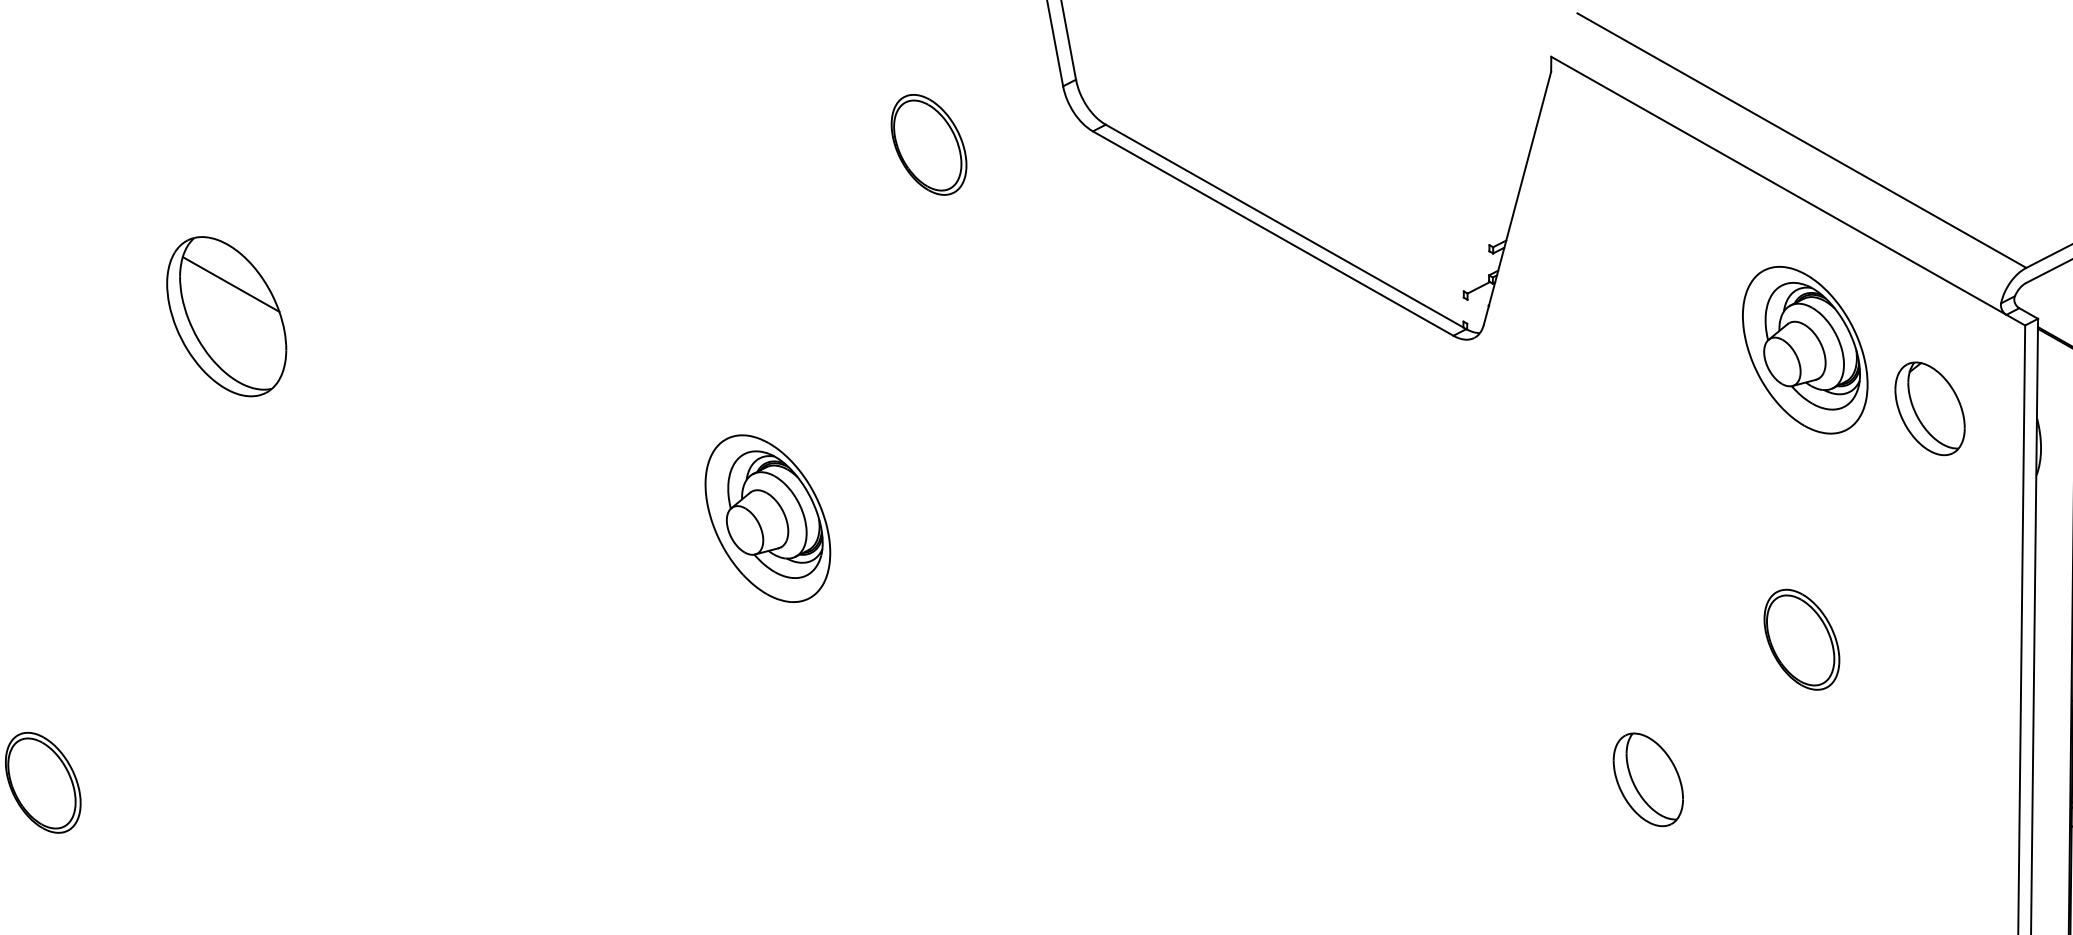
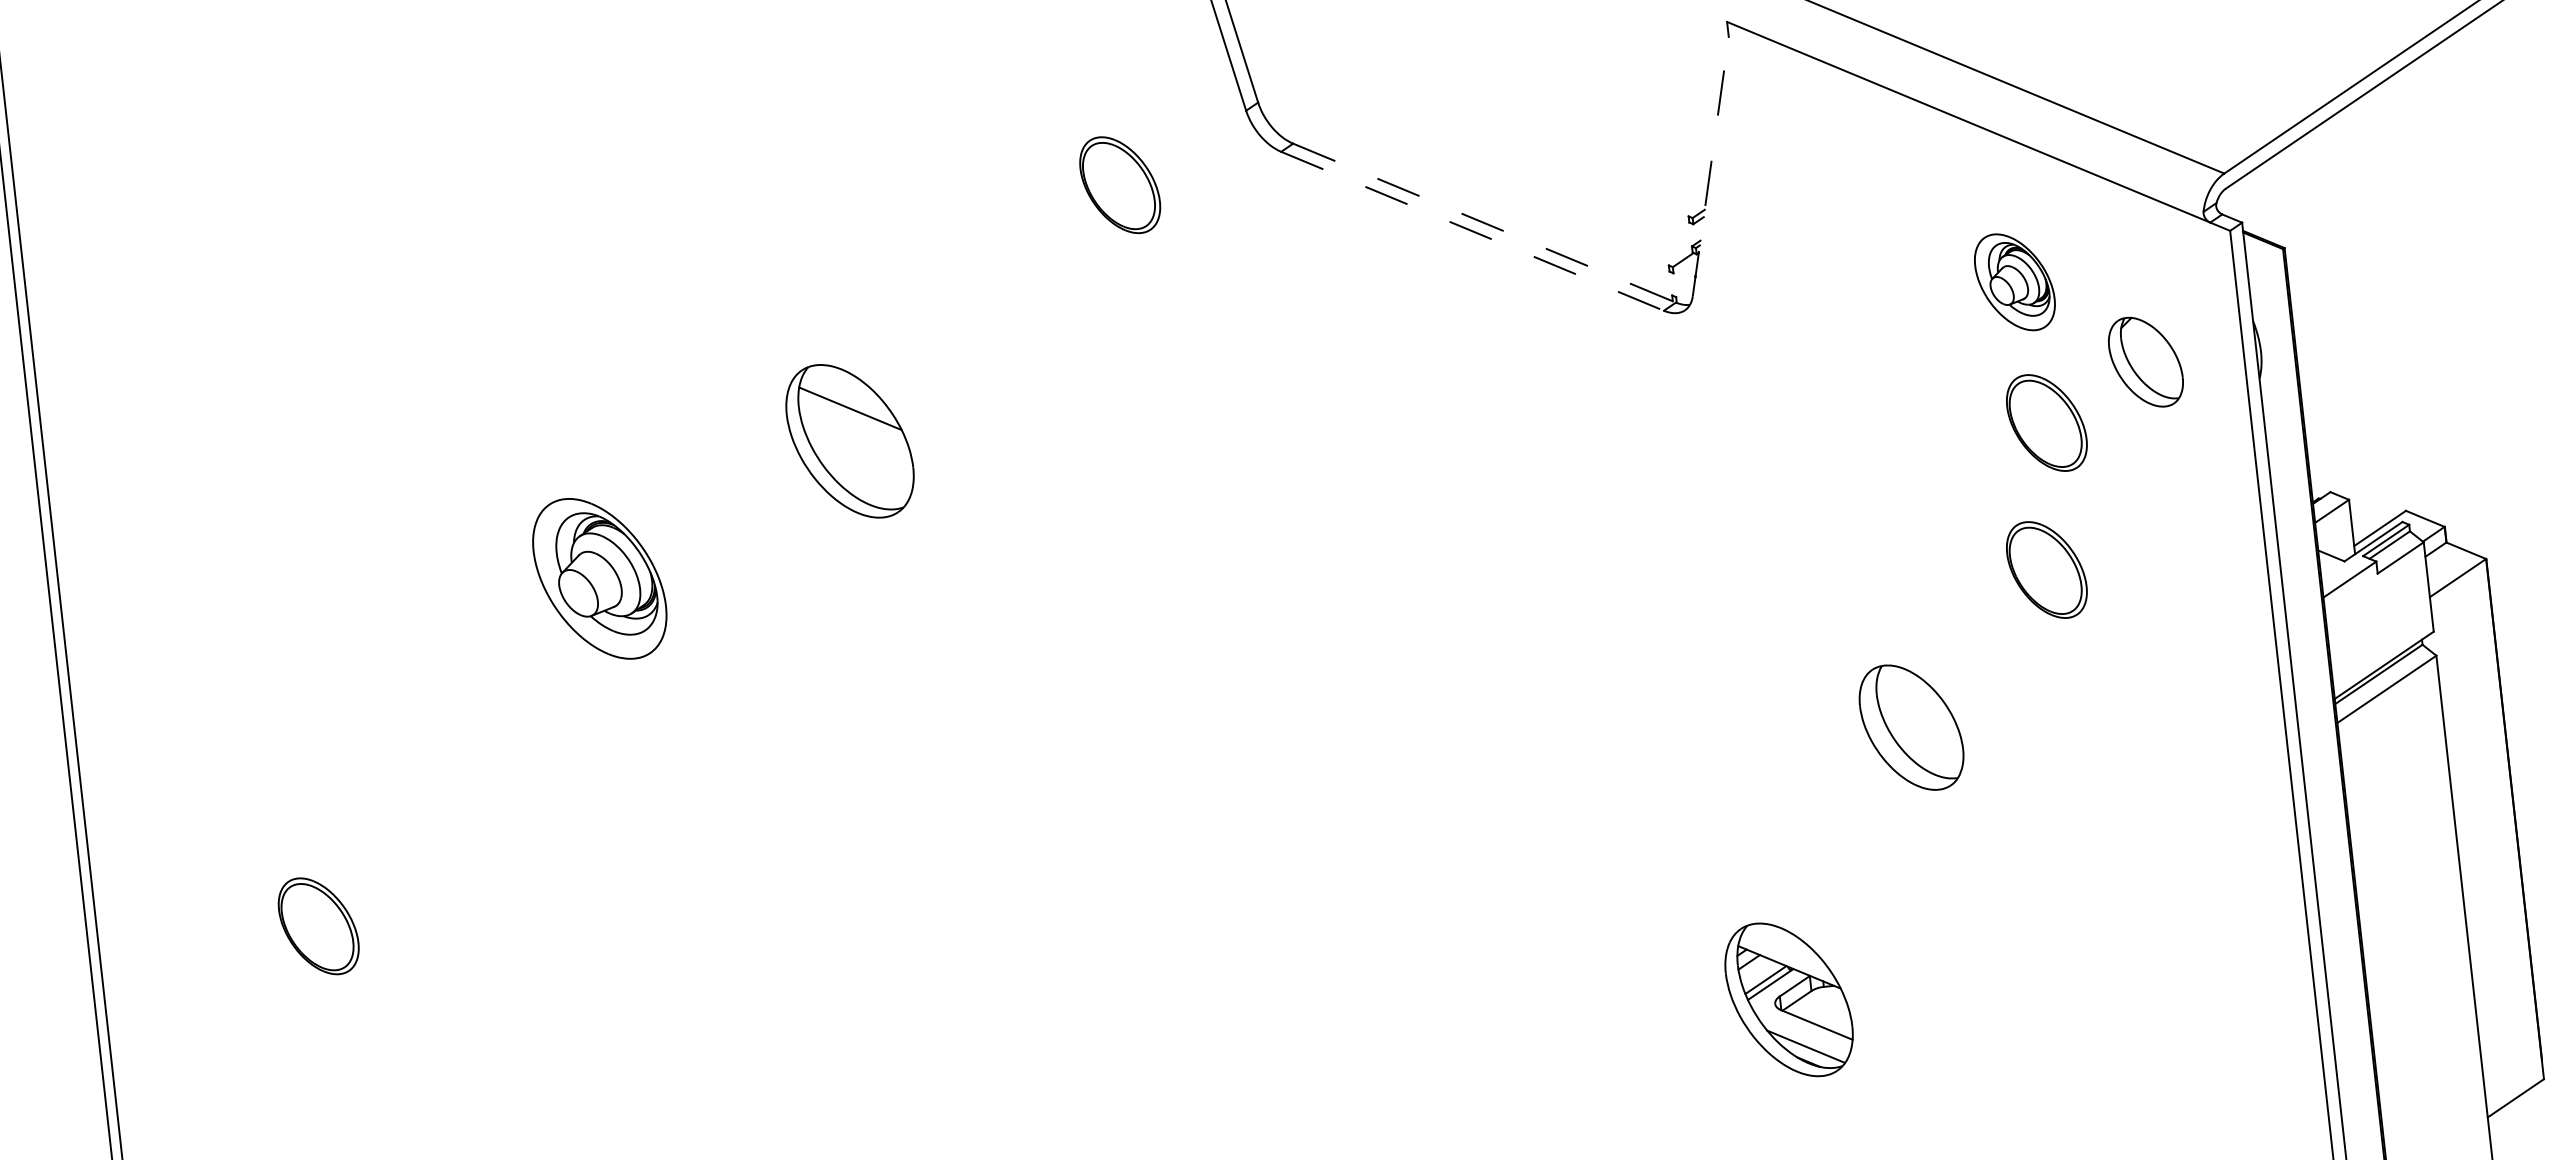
line: (1517, 198) -> (1710, 166), solid -> dashed
line: (1286, 227) -> (1485, 223), solid -> dashed
line: (1274, 233) -> (1473, 231), solid -> dashed
part: (226, 316) -> (849, 441), moved
part: (1804, 350) -> (2014, 282), size x0.6
part: (1929, 408) -> (2145, 361), moved
part: (1819, 493) -> (2046, 422), added
part: (767, 518) -> (599, 578), moved
part: (1648, 779) -> (1911, 727), size x1.4

